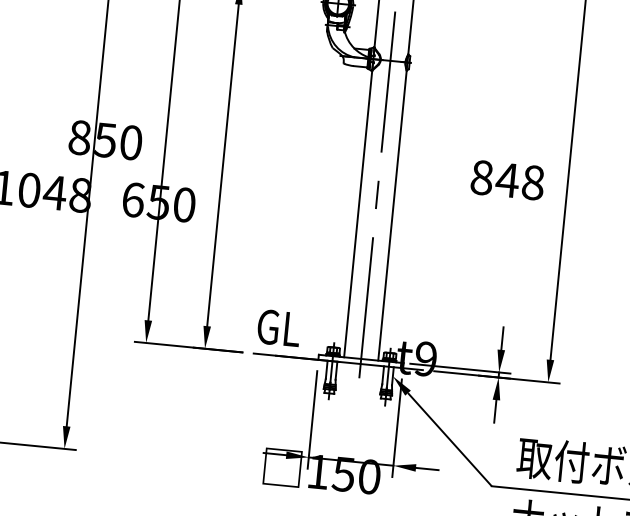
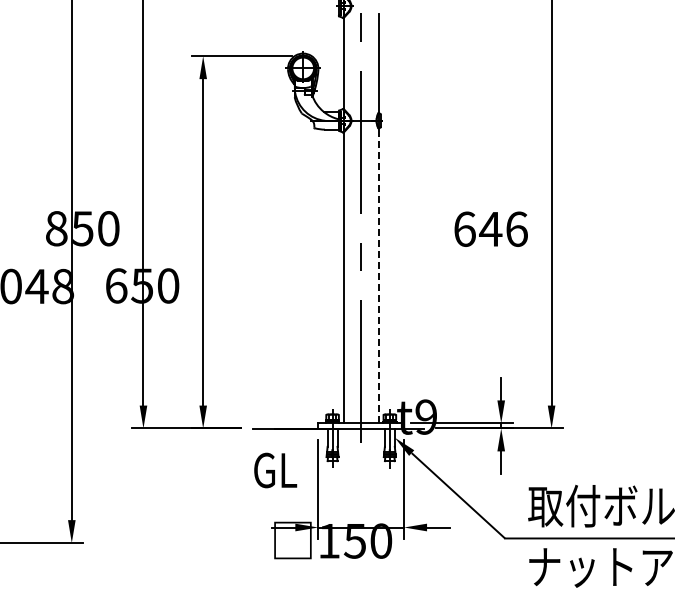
text: (507, 179) -> (490, 228), 848 -> 646
line: (392, 214) -> (378, 275), solid -> dashed
text: (278, 328) -> (275, 470), moved

